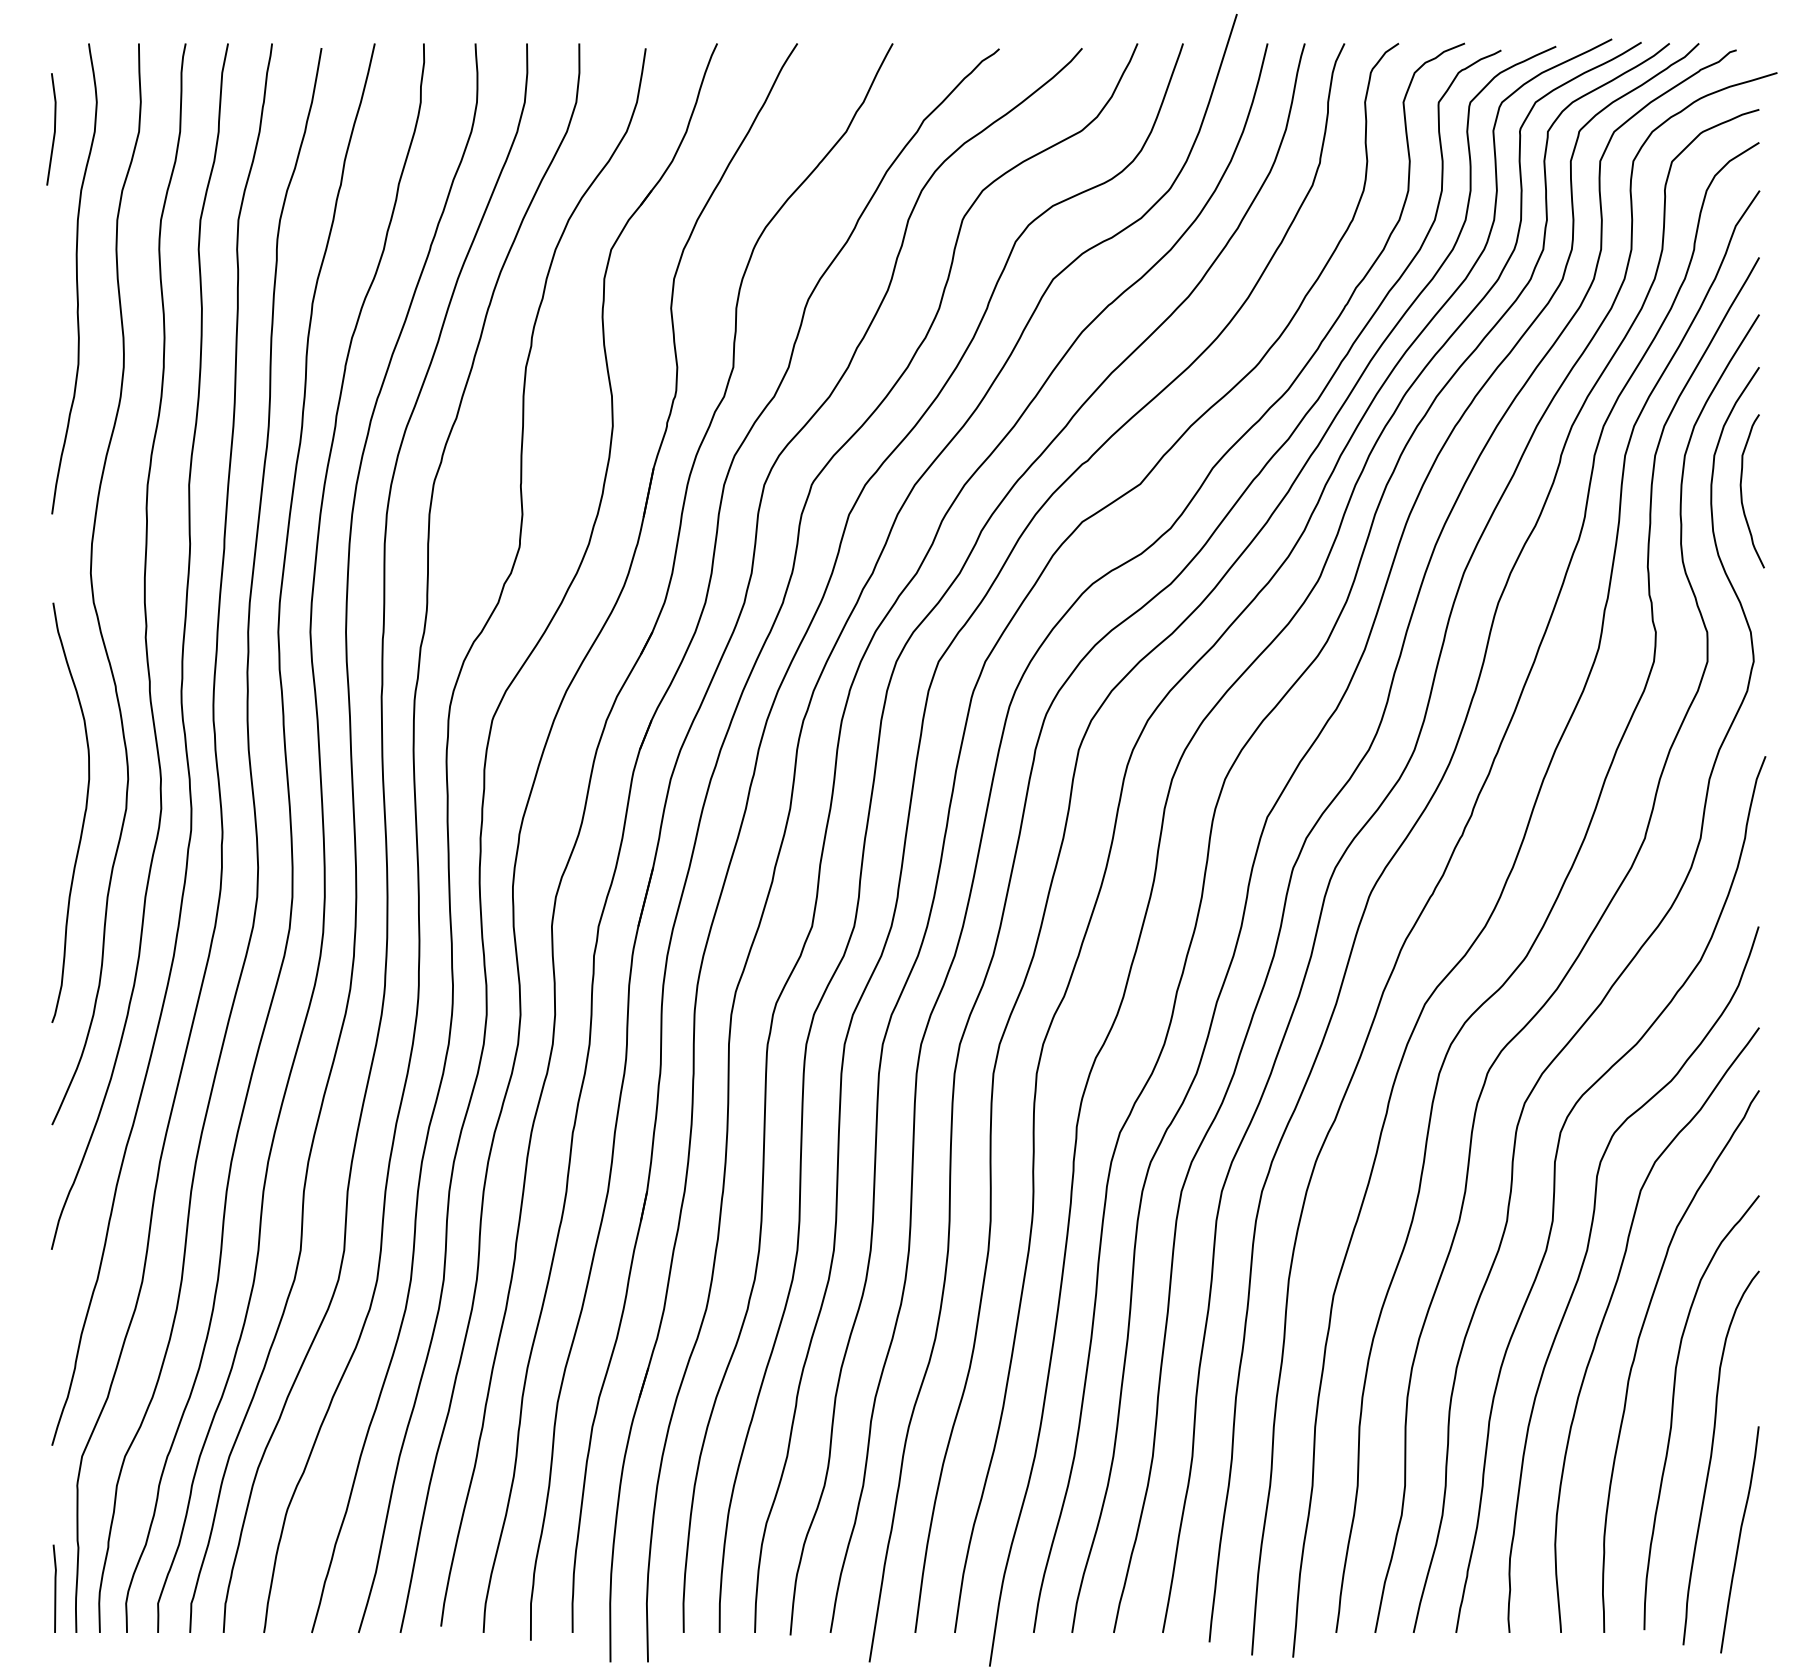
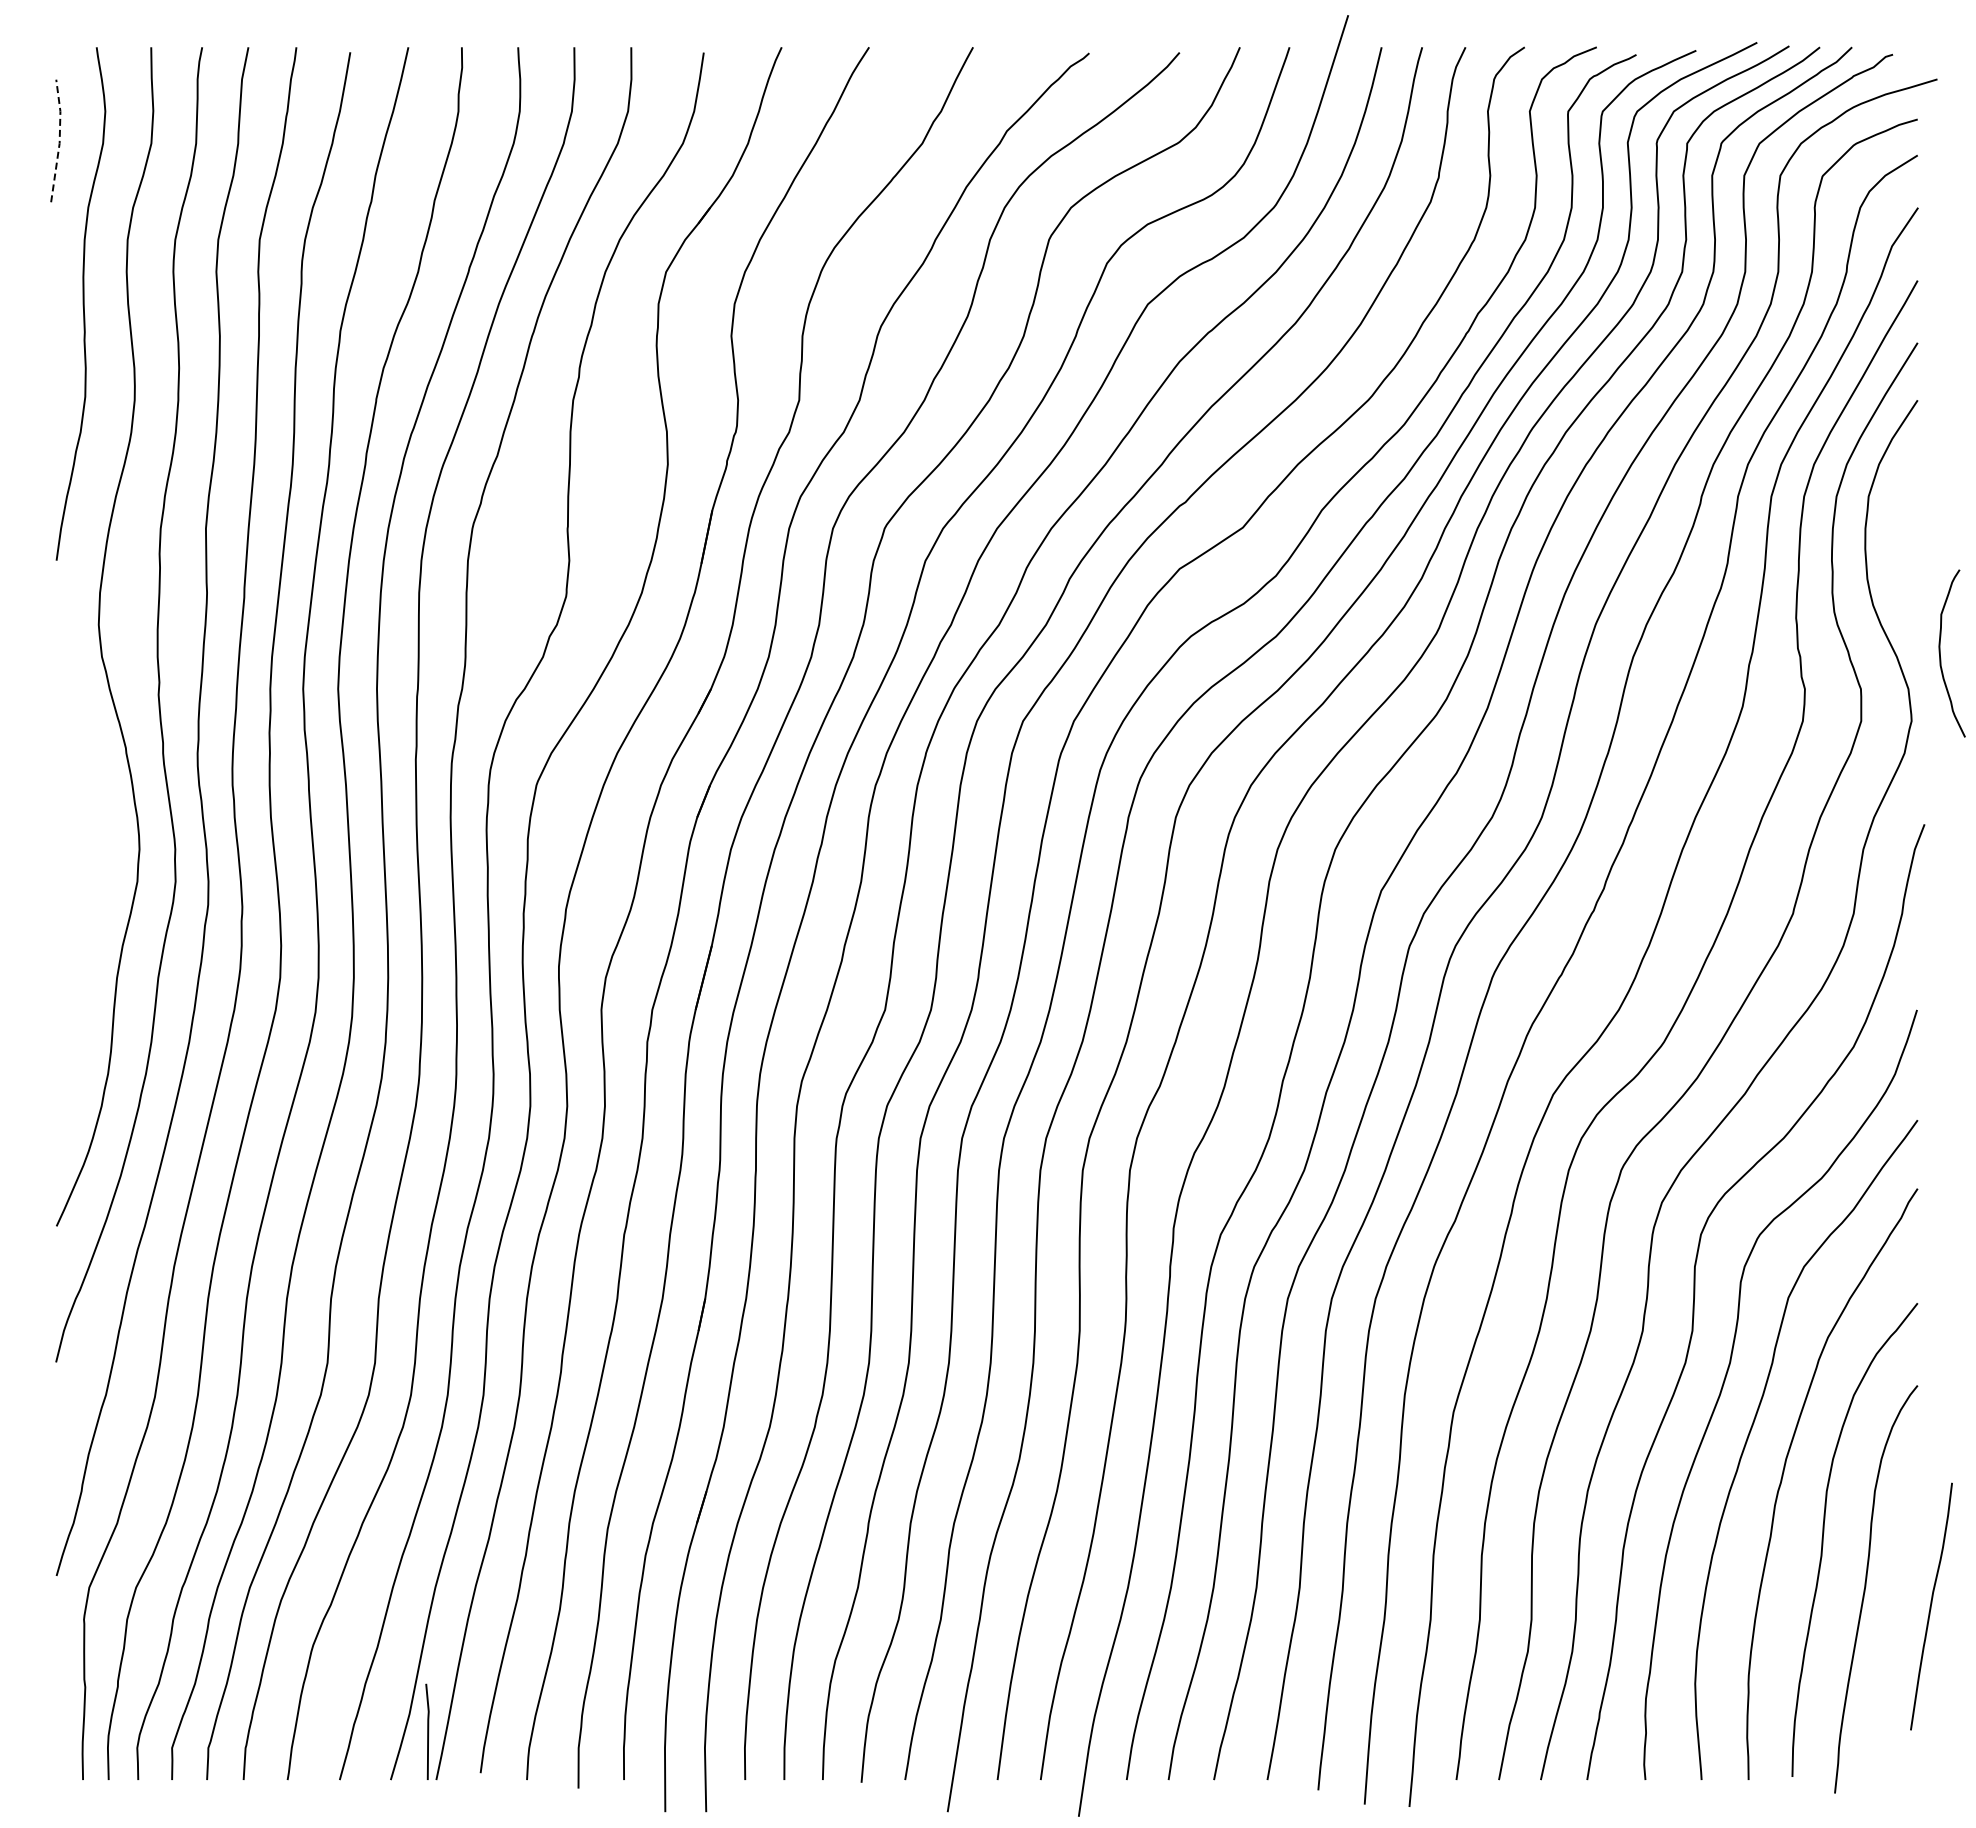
line: (54, 128) -> (59, 140), solid -> dashed
curve: (1741, 491) -> (1940, 653), moved
curve: (83, 817) -> (90, 891), removed
curve: (1739, 1539) -> (1931, 1606), moved
line: (54, 1588) -> (427, 1731), moved

